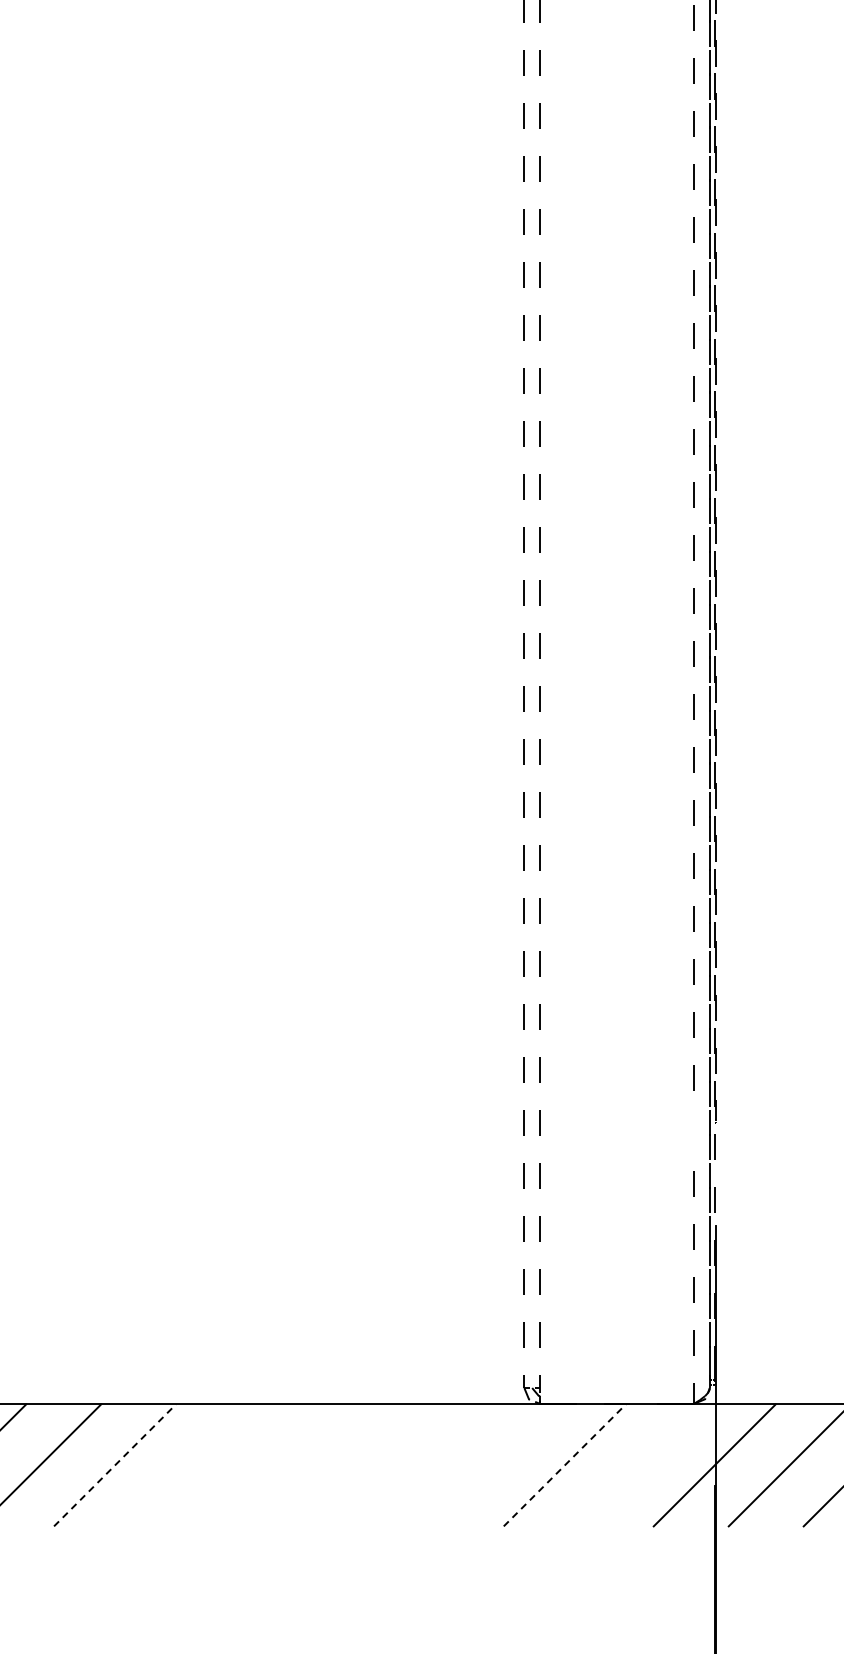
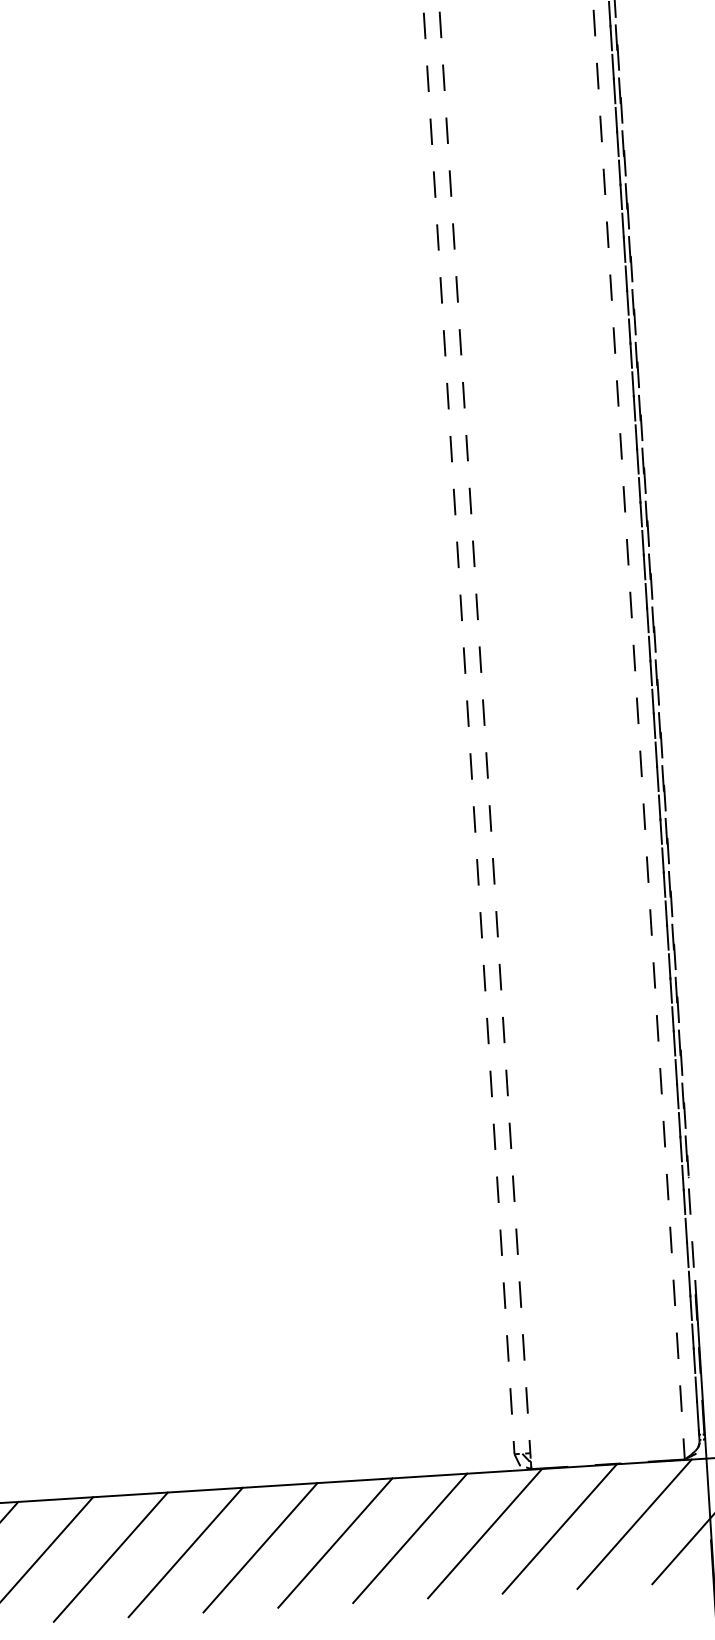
line: (693, 1130) -> (667, 1186), added
line: (115, 1465) -> (111, 1557), dashed -> solid
line: (189, 1465) -> (185, 1552), added
line: (264, 1465) -> (260, 1547), added
line: (339, 1465) -> (334, 1543), added
line: (414, 1465) -> (409, 1538), added
line: (489, 1465) -> (484, 1533), added
line: (565, 1465) -> (560, 1528), dashed -> solid
line: (639, 1465) -> (634, 1524), added

